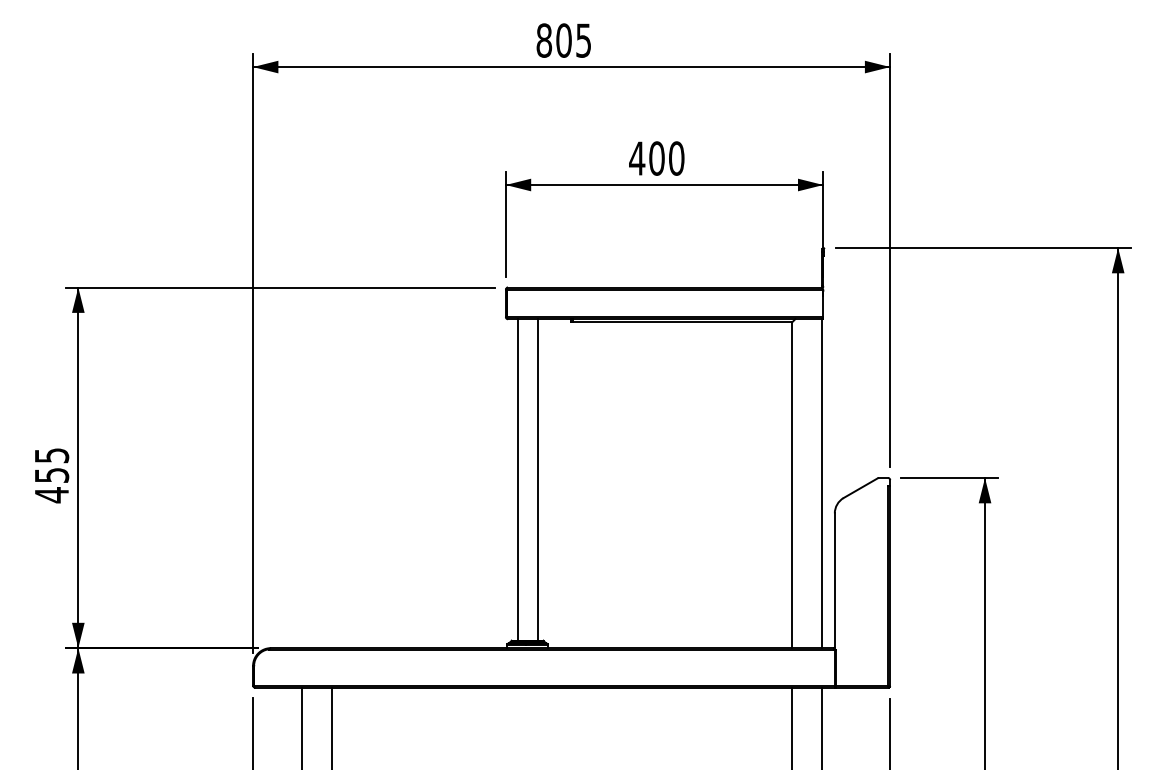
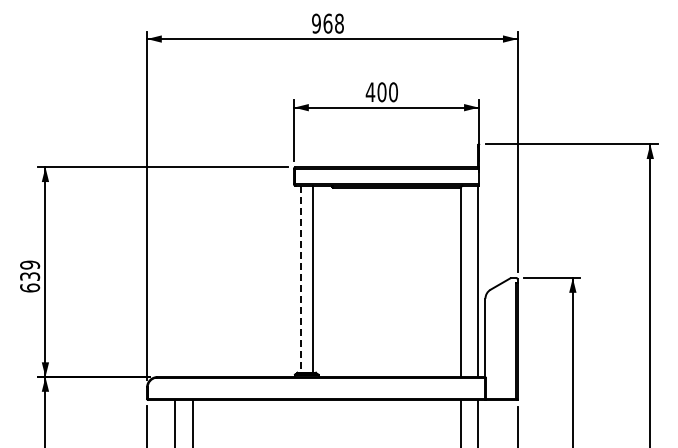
text: (563, 40) -> (327, 23), 805 -> 968
text: (52, 475) -> (30, 276), 455 -> 639
line: (516, 480) -> (300, 279), solid -> dashed

